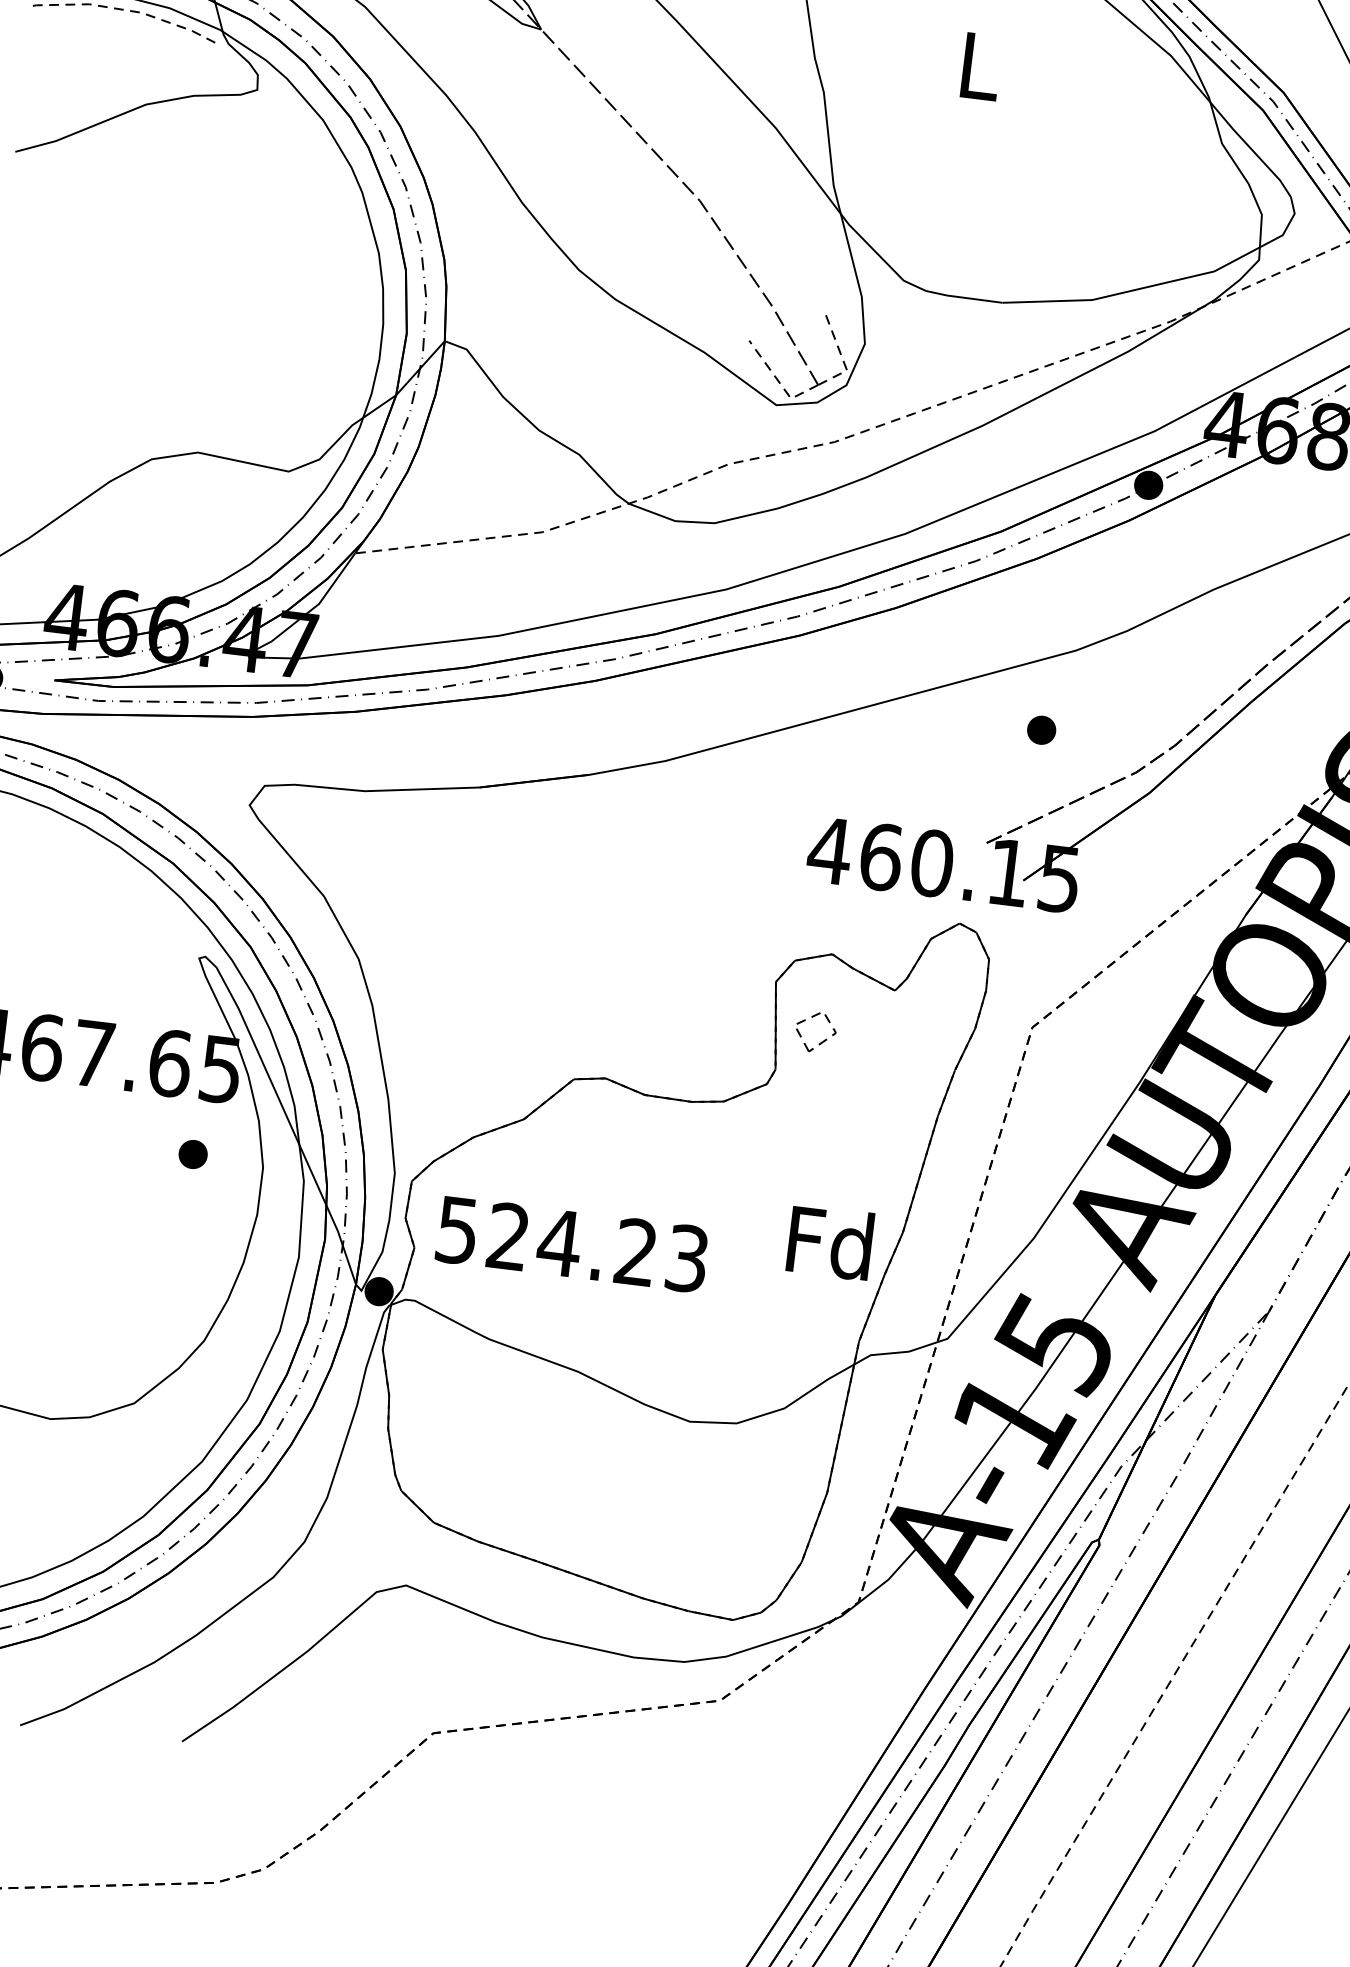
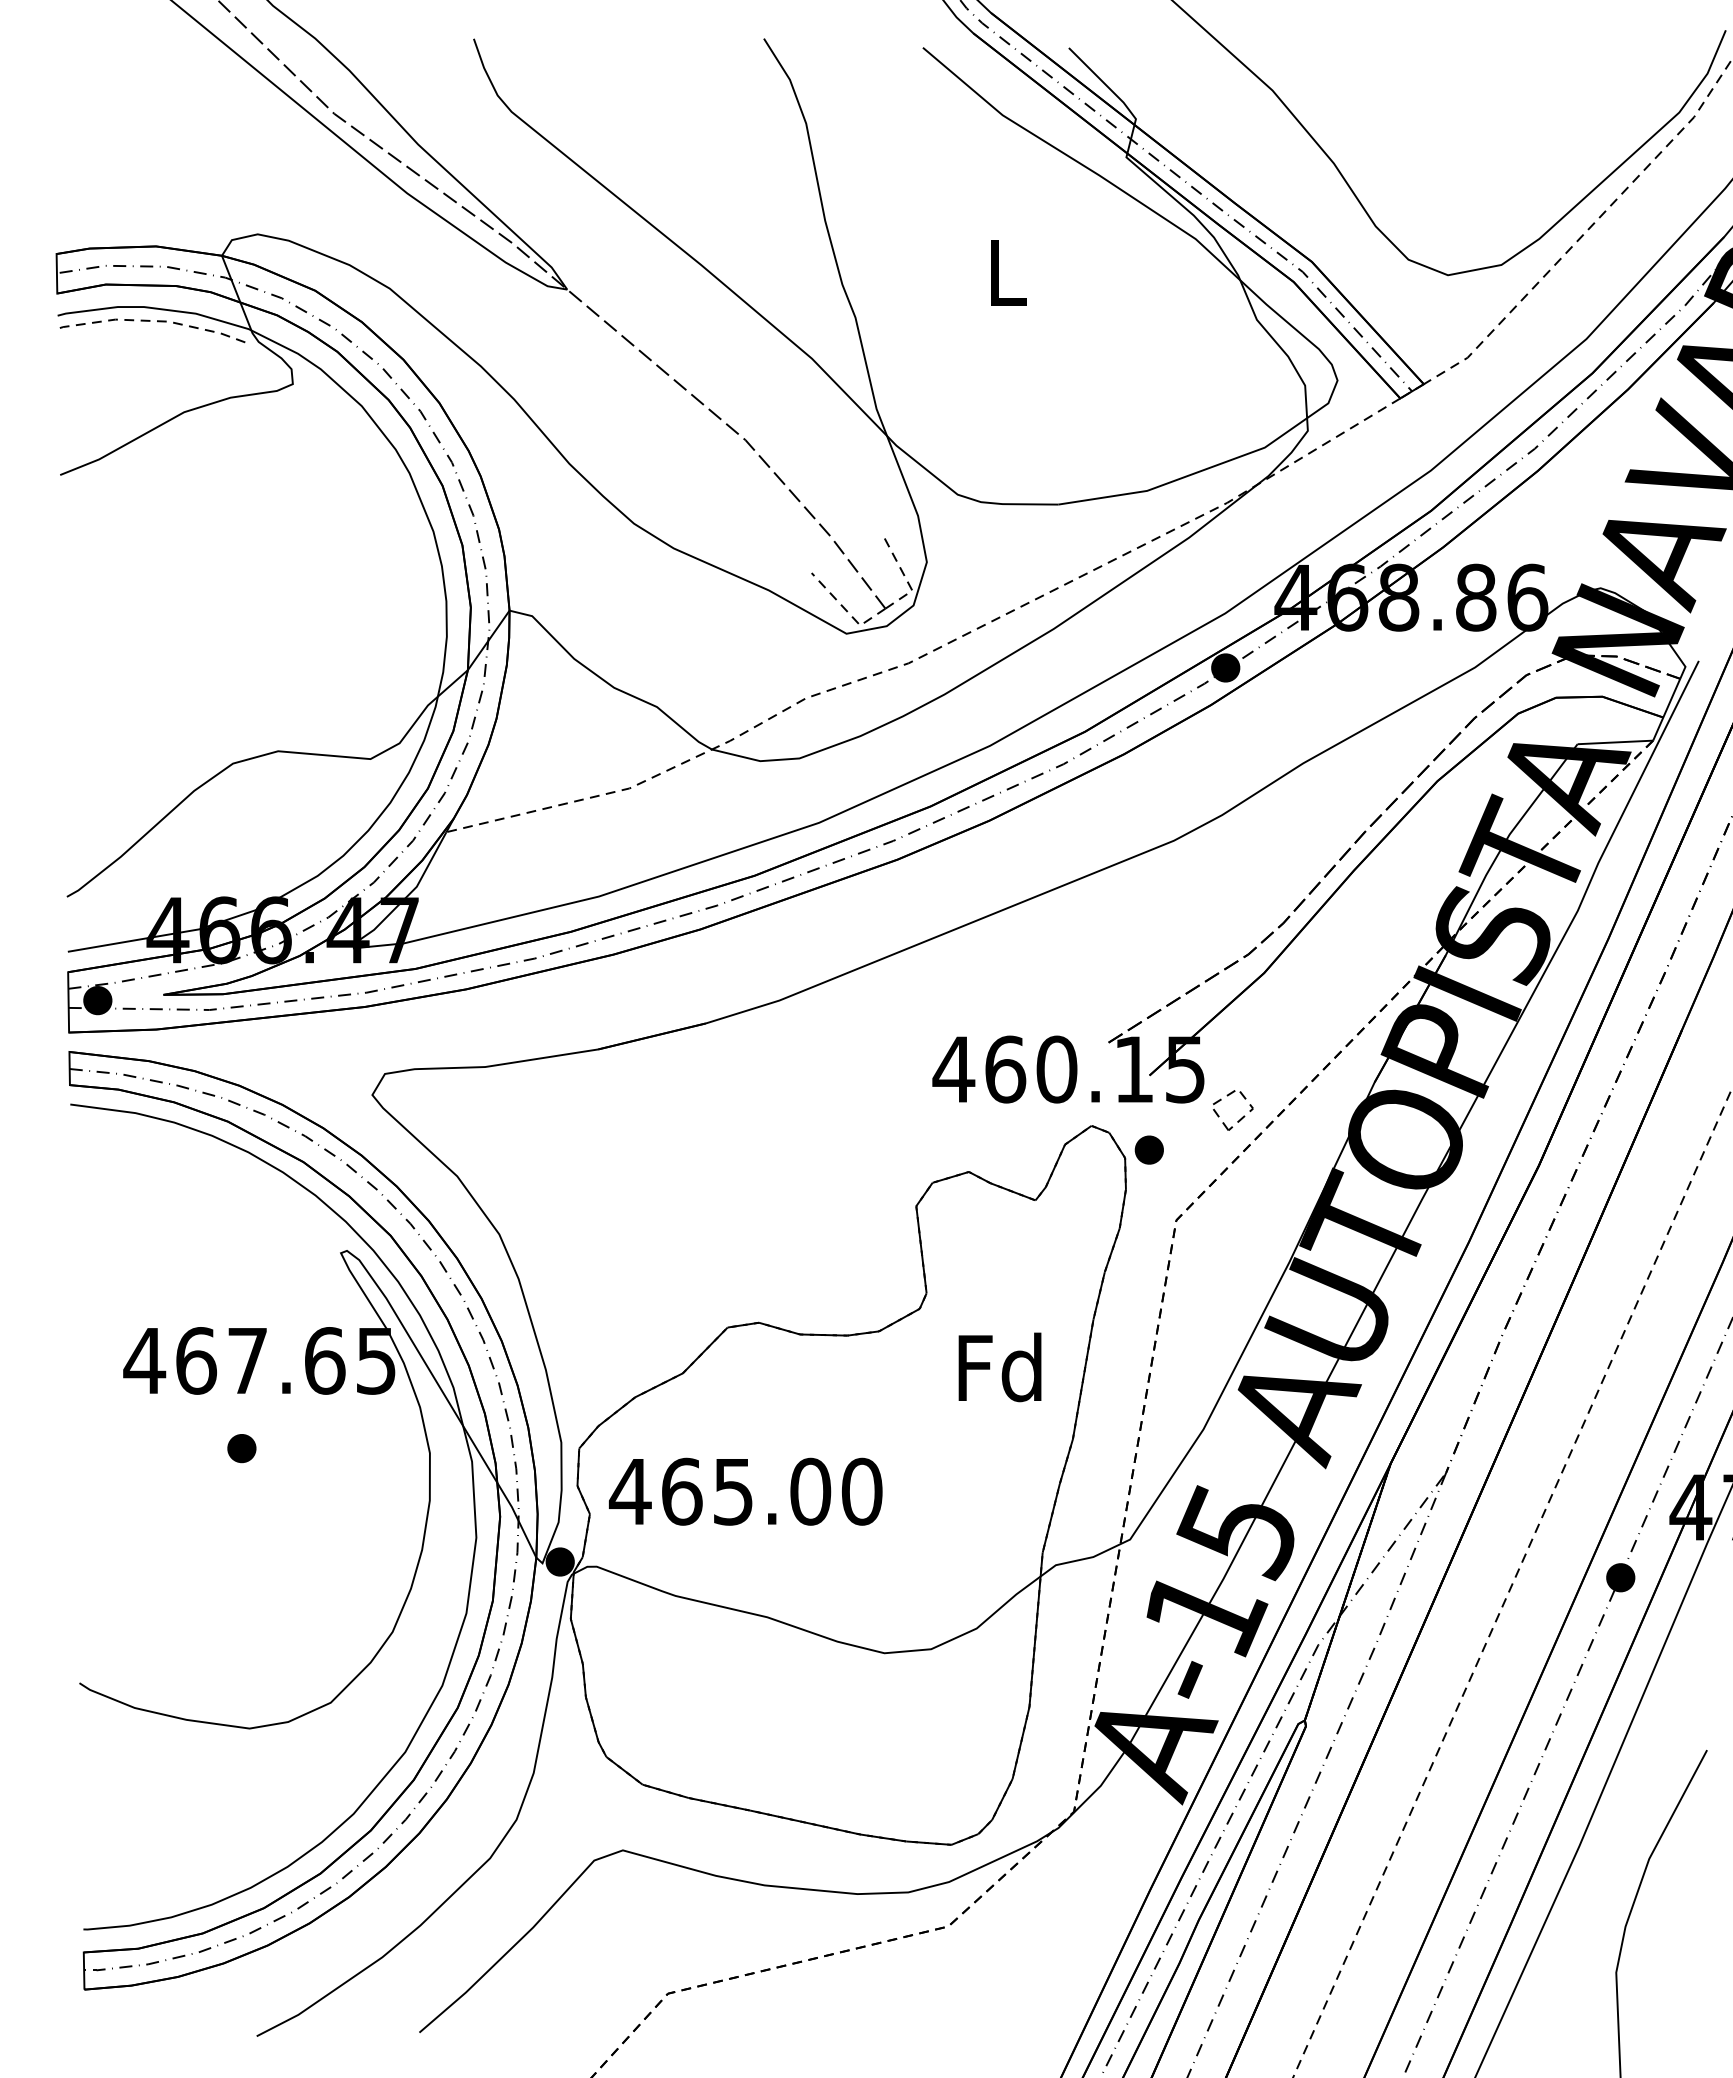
part: (1040, 729) -> (1148, 1149), moved
part: (823, 1040) -> (1241, 1117), moved
part: (192, 1154) -> (241, 1448), moved
text: (829, 1242) -> (999, 1367), moved
text: (571, 1244) -> (745, 1491), 524.23 -> 465.00

